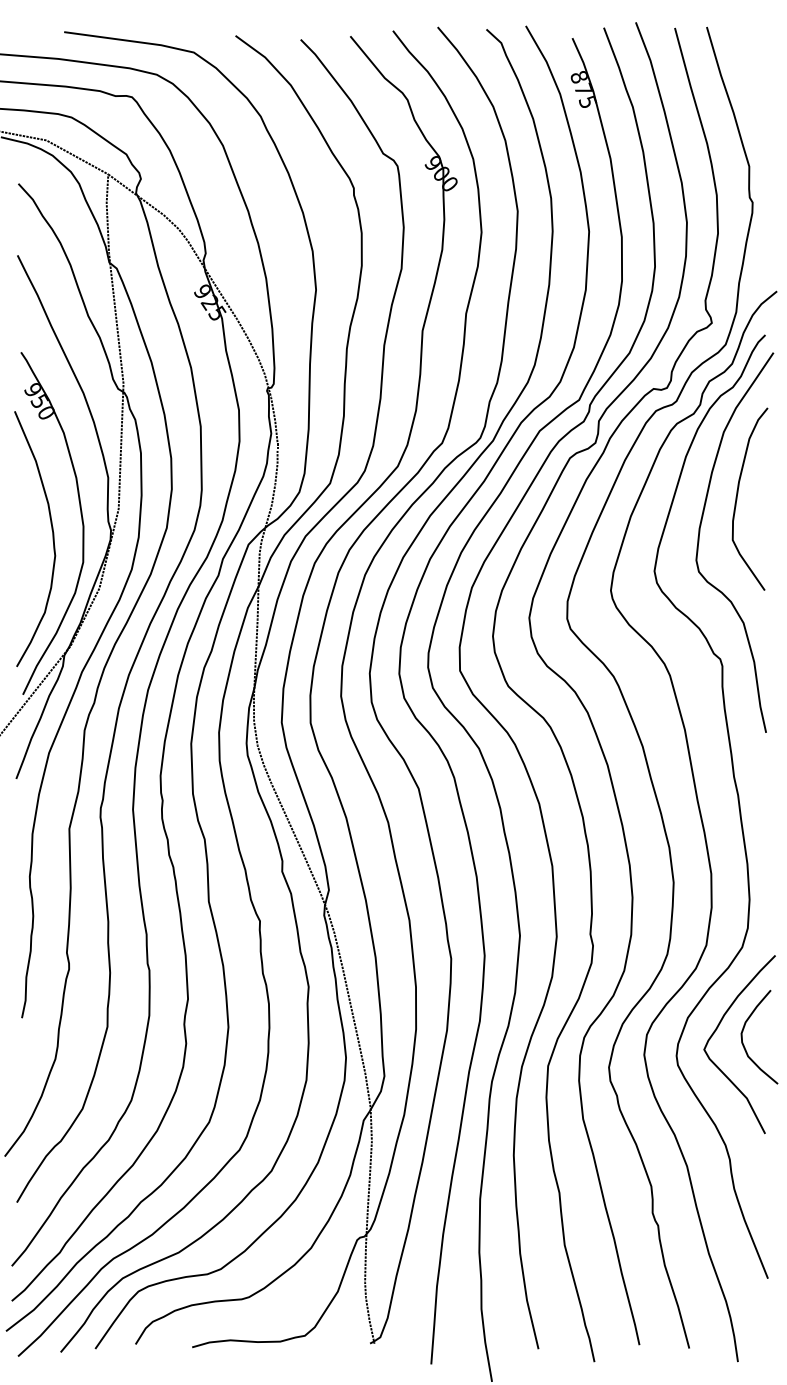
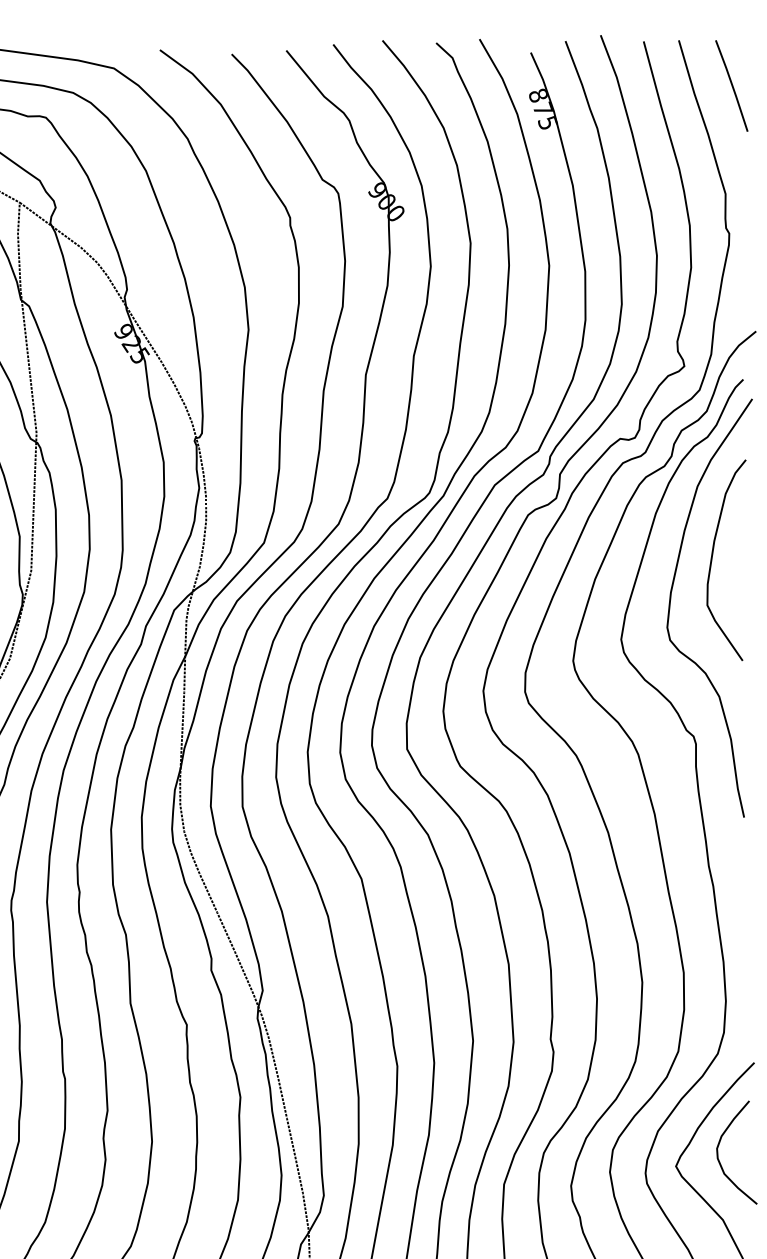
line: (754, 68) -> (731, 86), added

